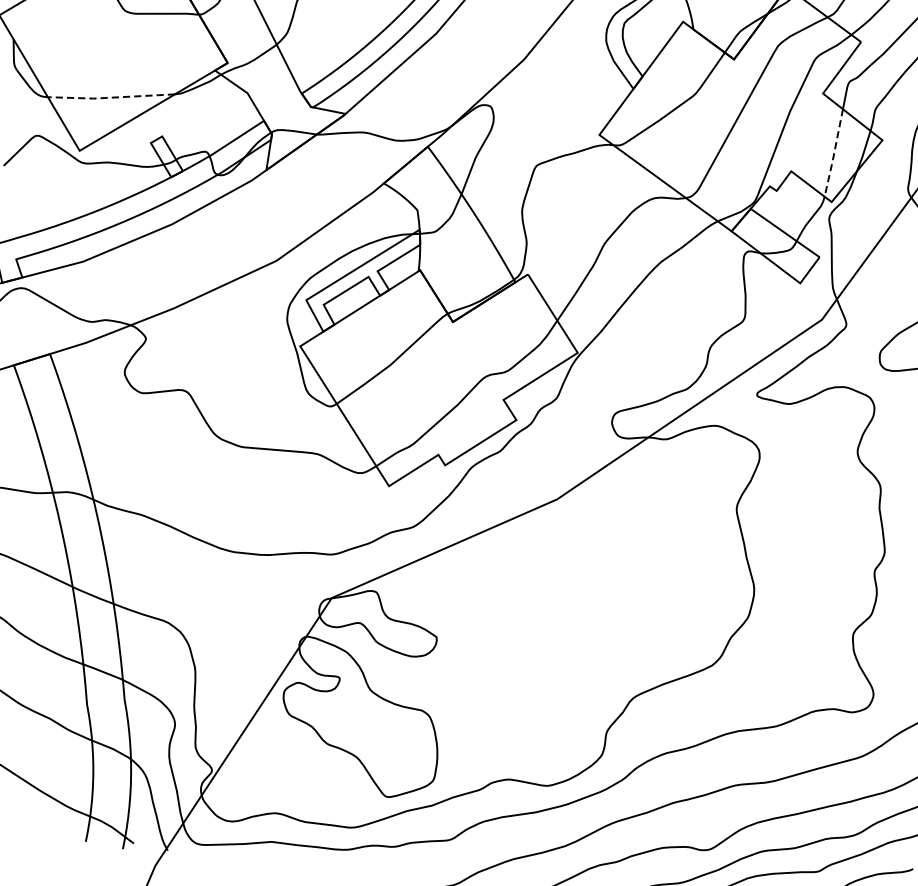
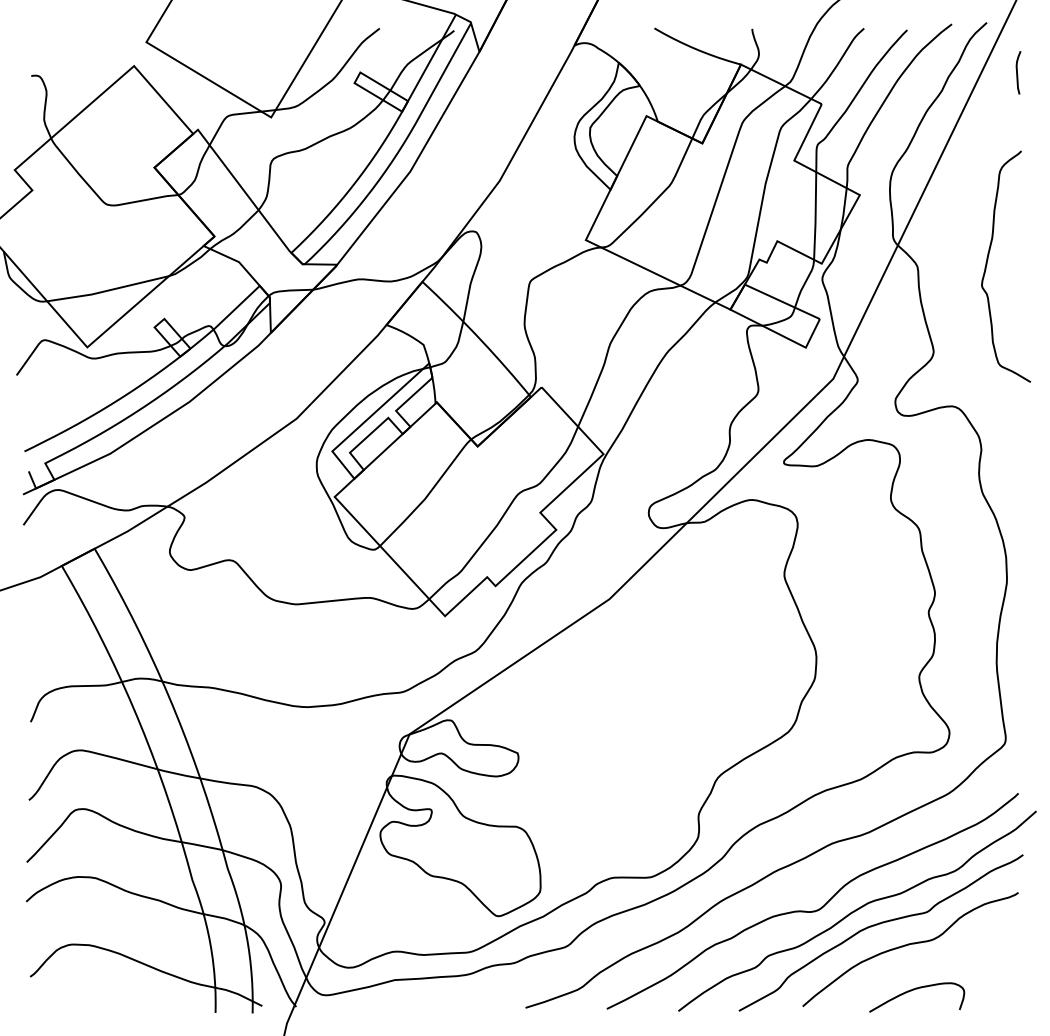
line: (111, 97) -> (108, 290), dashed -> solid
line: (834, 153) -> (815, 216), dashed -> solid

